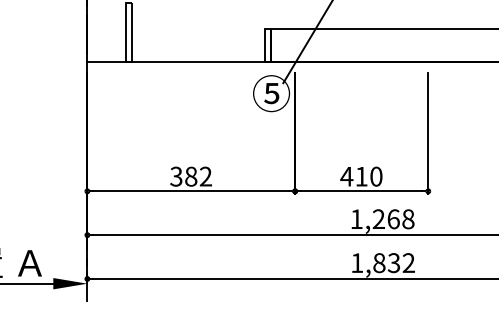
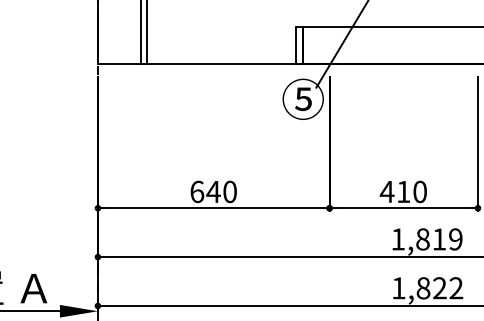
text: (191, 176) -> (214, 191), 382 -> 640
text: (393, 219) -> (439, 239), 1,268 -> 1,819
text: (393, 263) -> (439, 288), 1,832 -> 1,822

